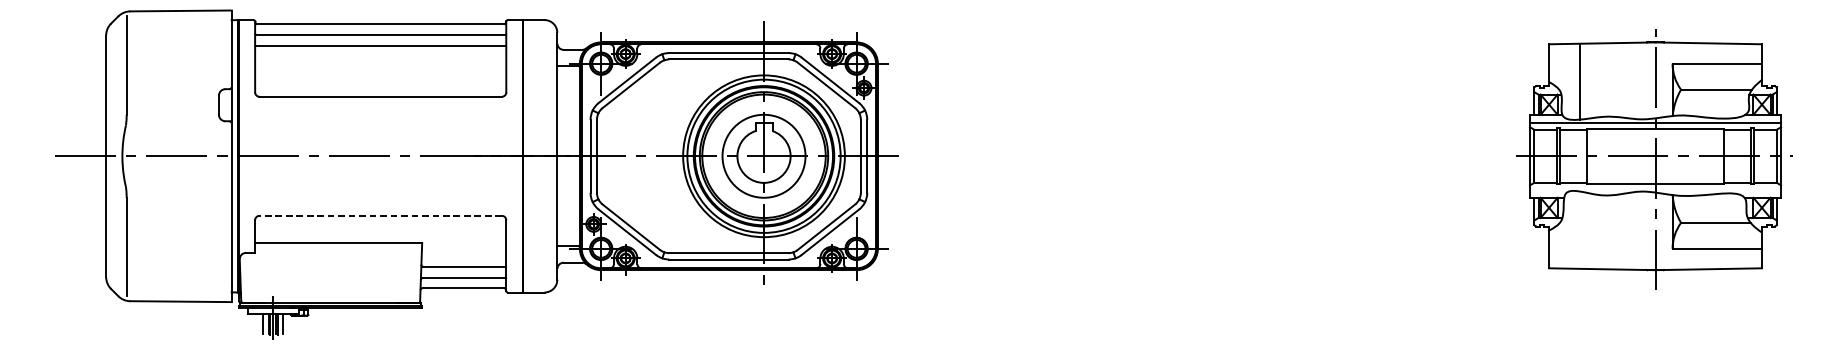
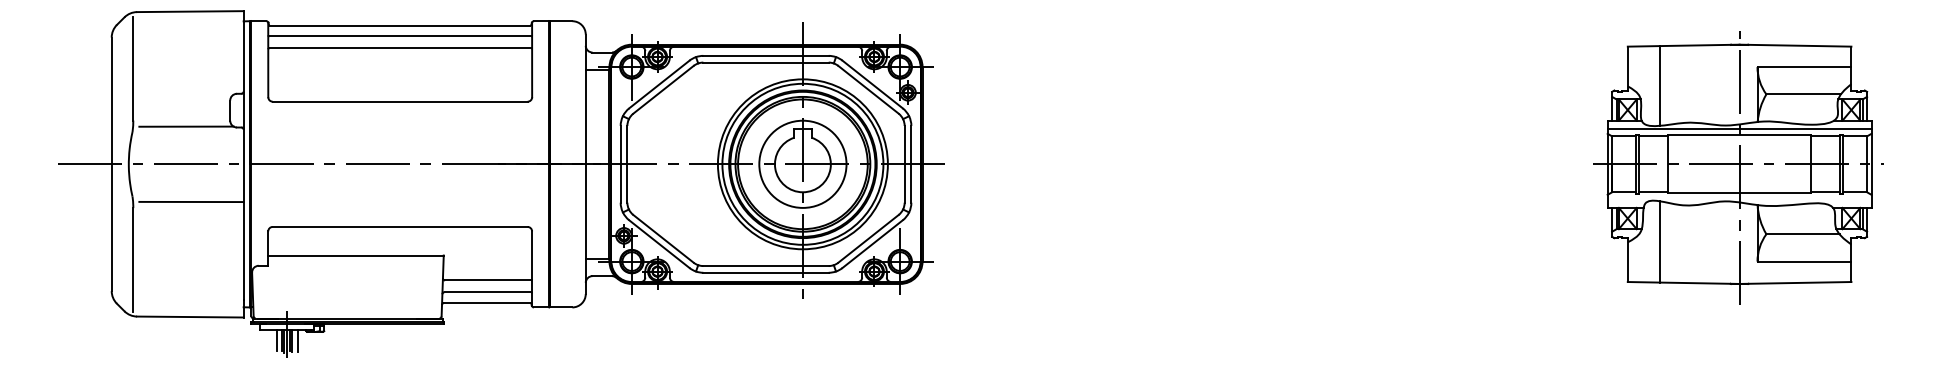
line: (177, 120) -> (186, 126), added
line: (182, 191) -> (191, 201), added
line: (380, 215) -> (399, 226), dashed -> solid
line: (1580, 229) -> (1660, 241), added

